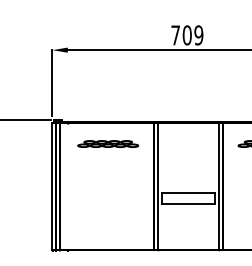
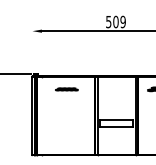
text: (175, 36) -> (108, 22), 709 -> 509
line: (52, 82) -> (32, 51), removed
part: (107, 144) -> (66, 89), size x0.6

